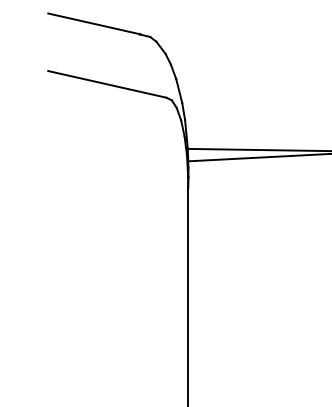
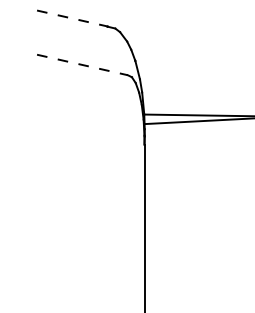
line: (94, 24) -> (72, 18), solid -> dashed
line: (107, 84) -> (82, 65), solid -> dashed

